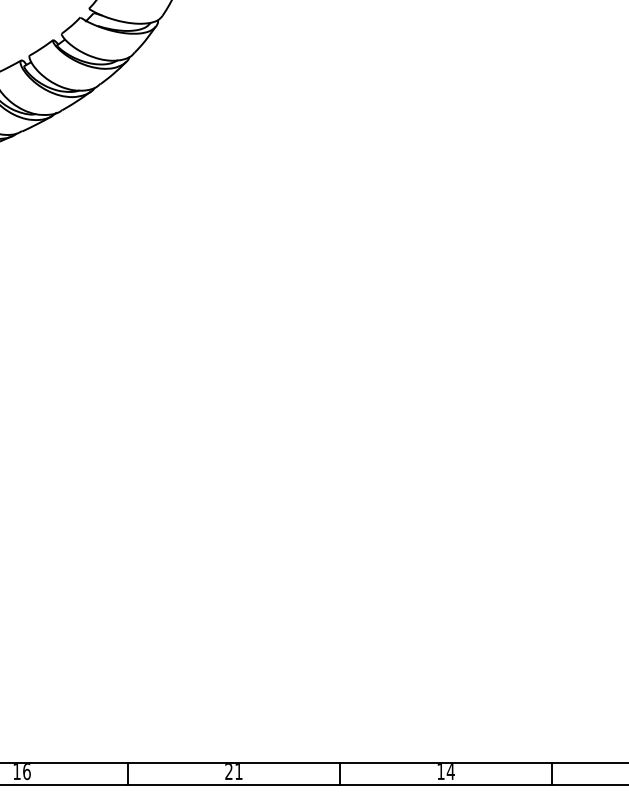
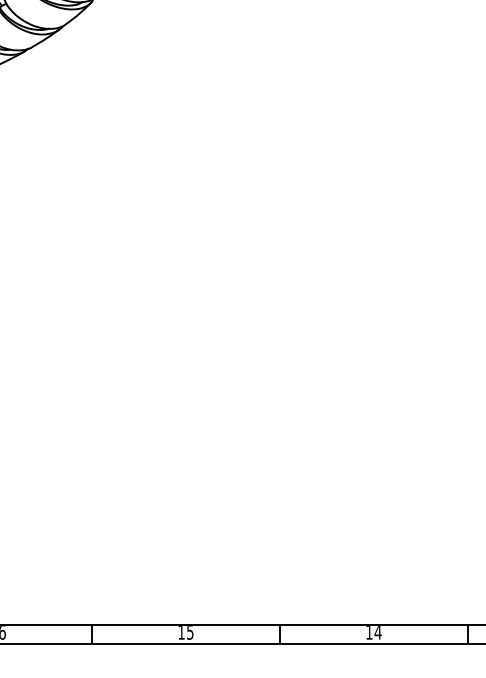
text: (233, 772) -> (185, 633), 21 -> 15

